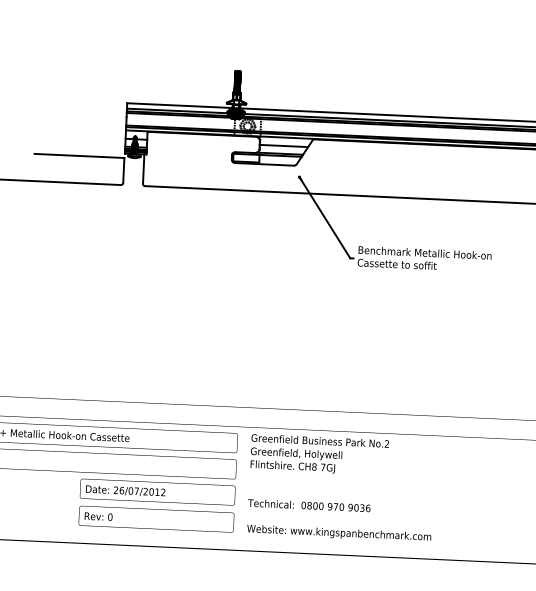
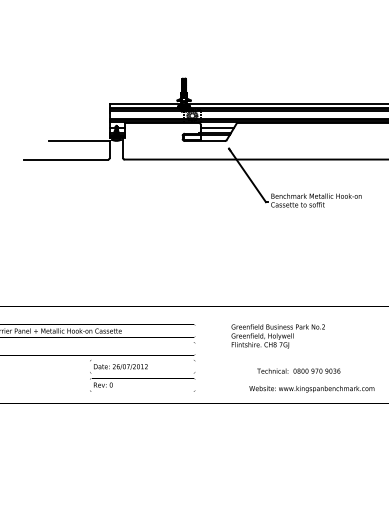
text: (318, 454) -> (277, 336), moved
text: (308, 504) -> (298, 370), moved
text: (338, 534) -> (311, 389), moved

